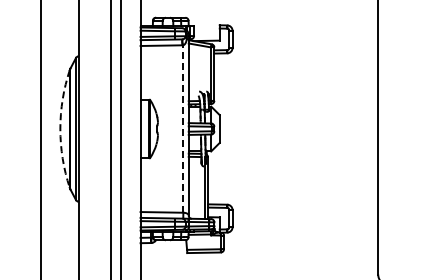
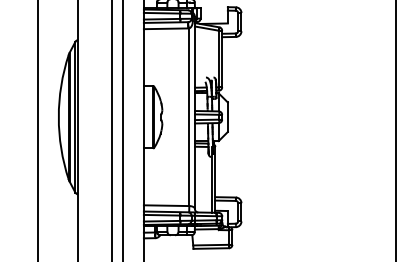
line: (183, 128) -> (189, 116), dashed -> solid
arc: (60, 129) -> (58, 117), dashed -> solid

